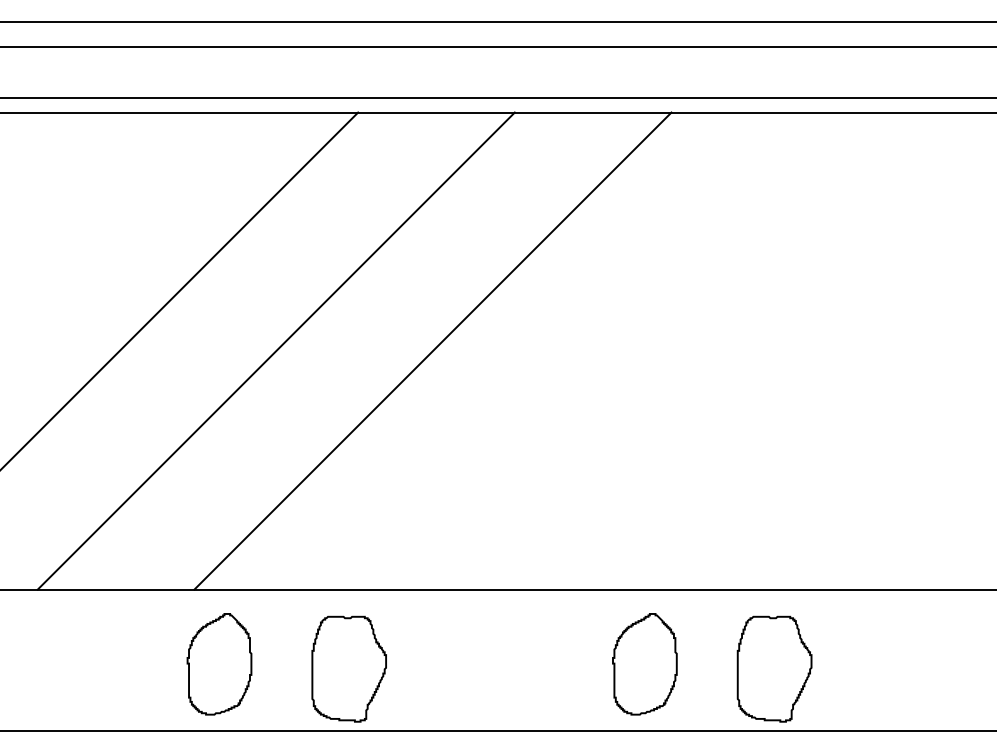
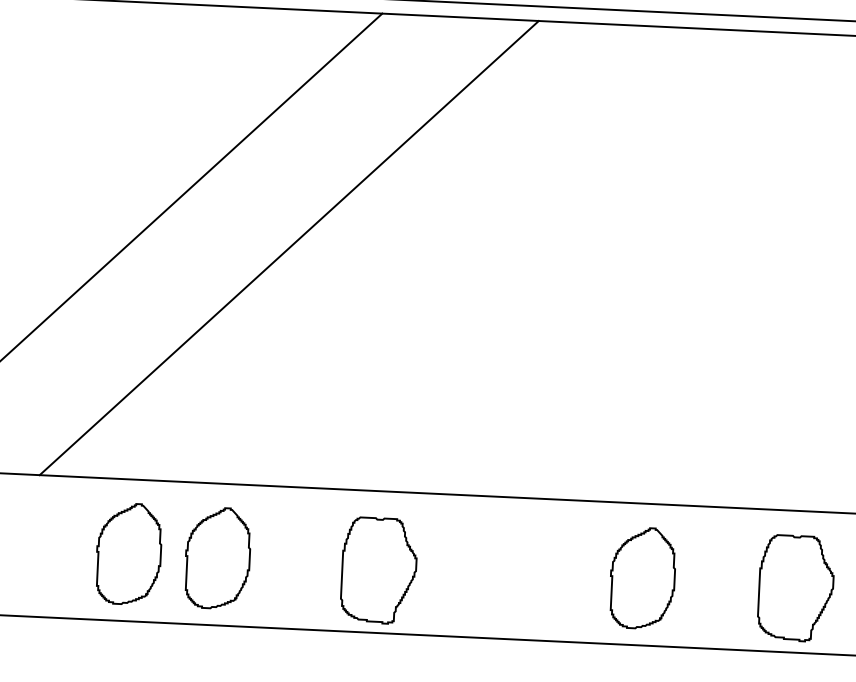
line: (432, 350) -> (445, 254), removed
curve: (100, 664) -> (98, 552), added
part: (348, 668) -> (378, 570), moved
part: (774, 668) -> (796, 587), moved

